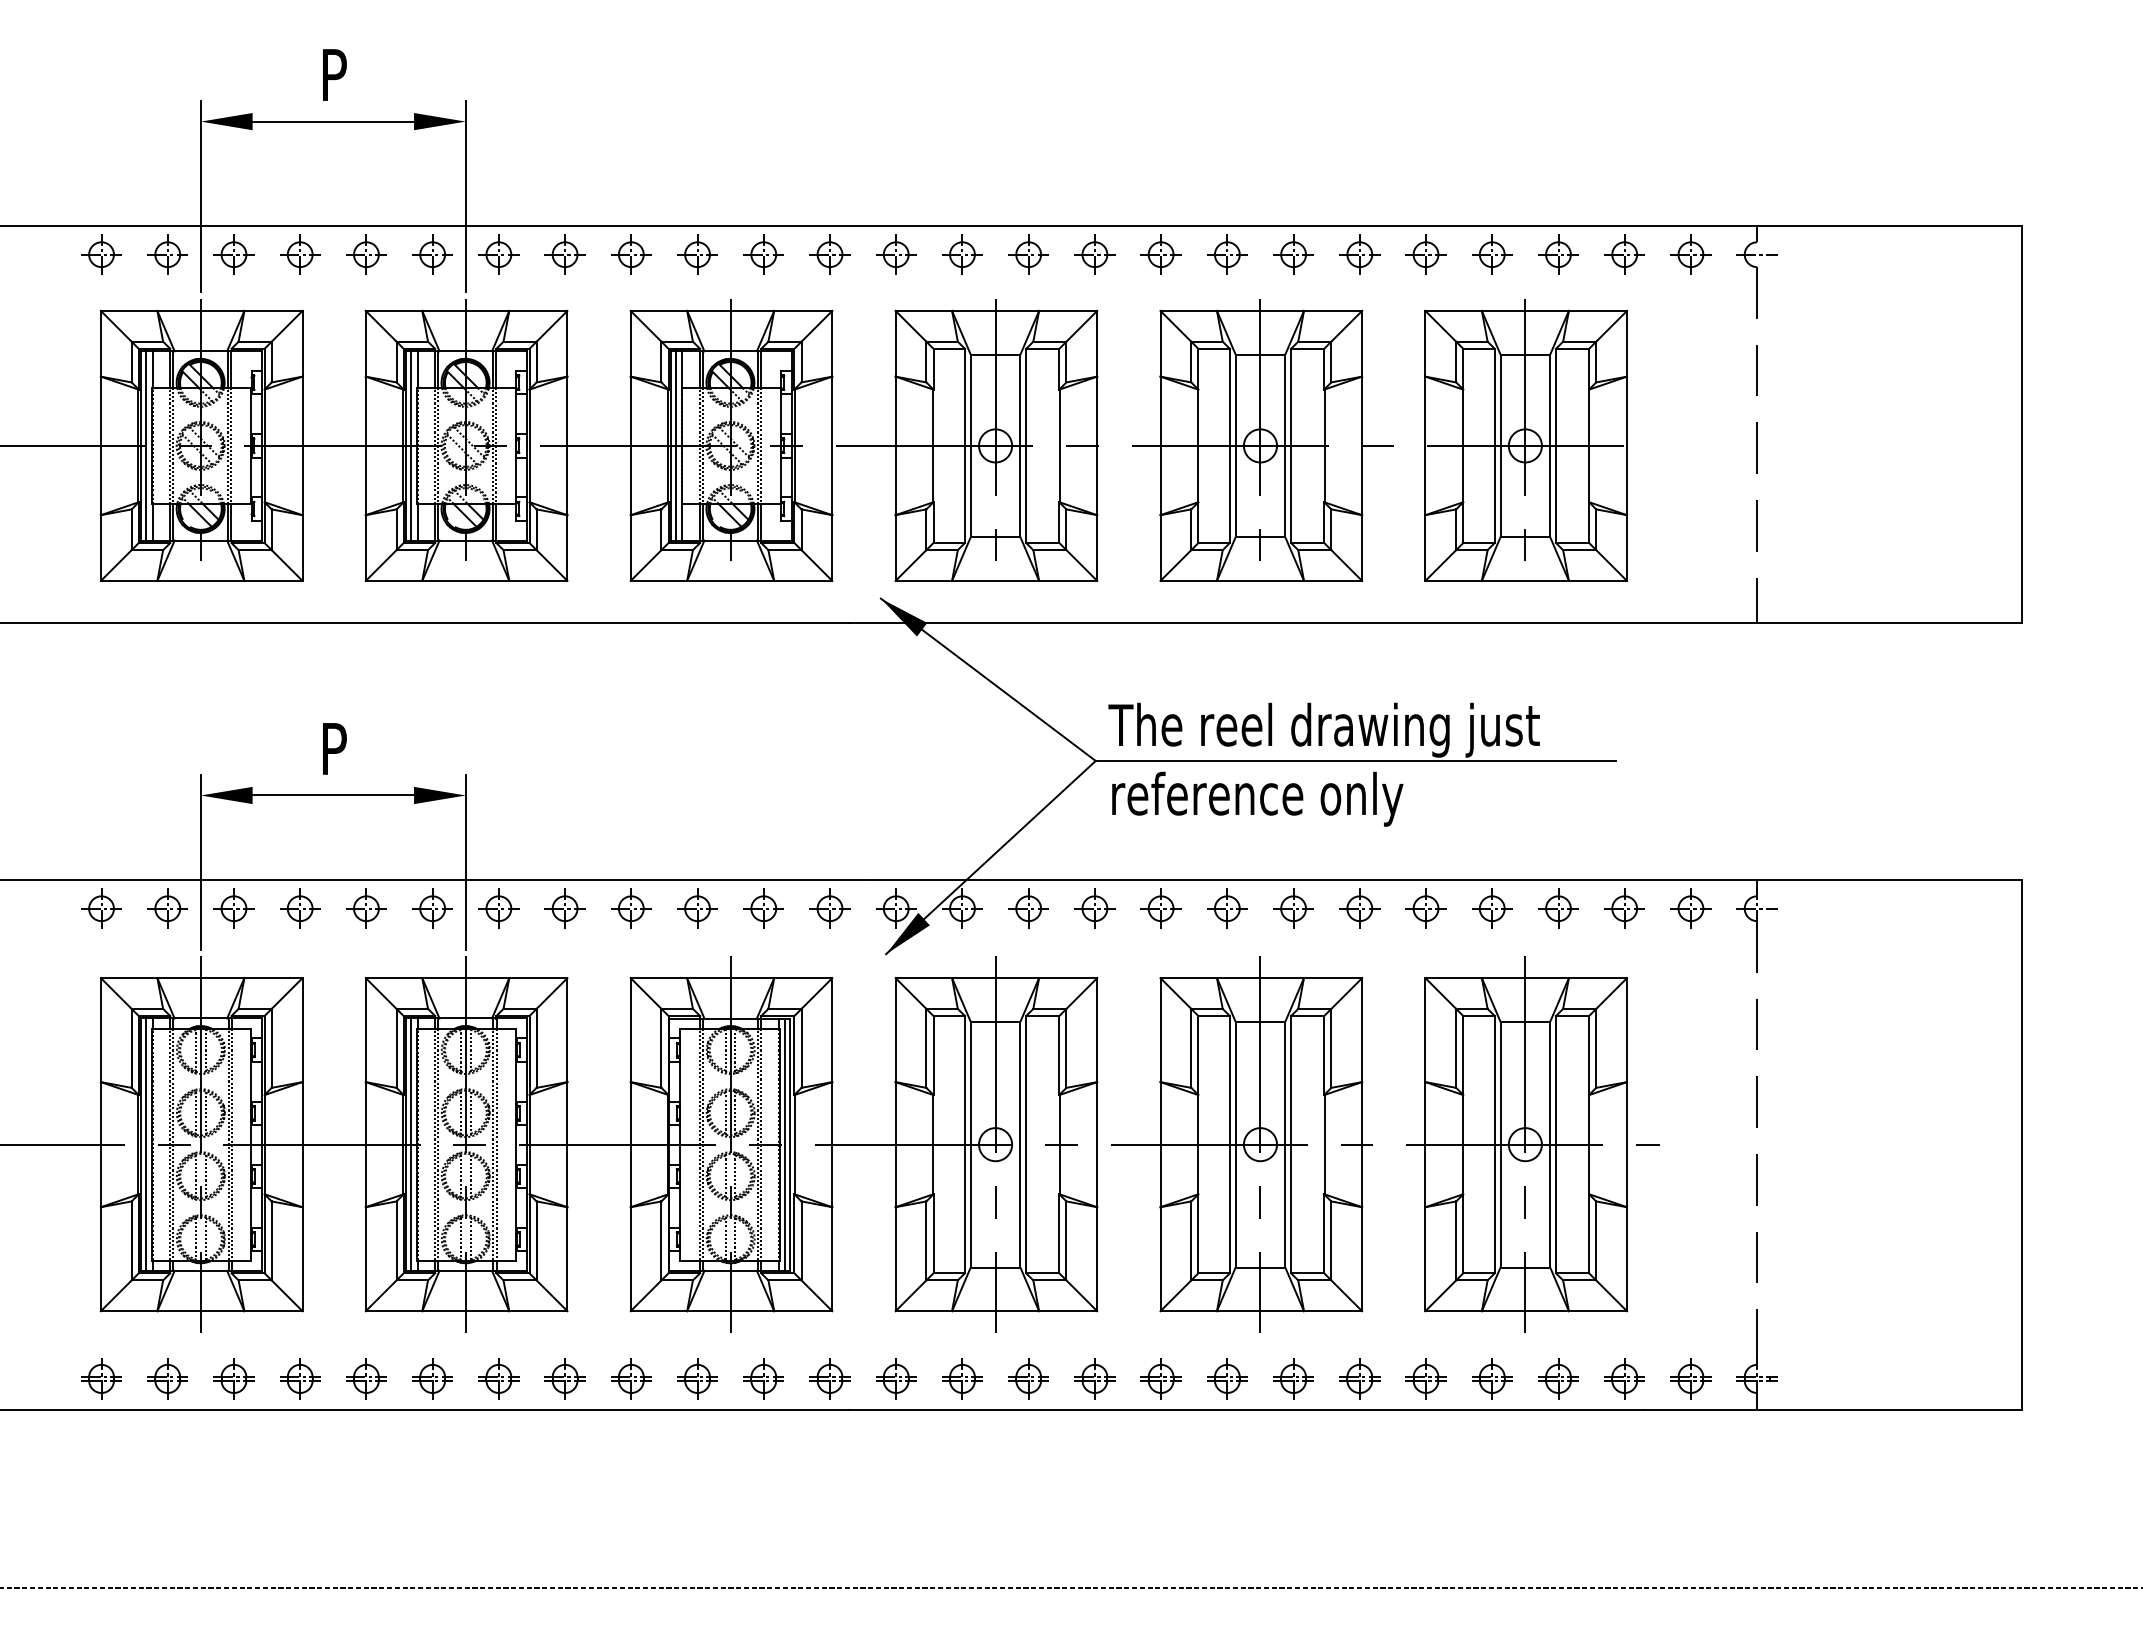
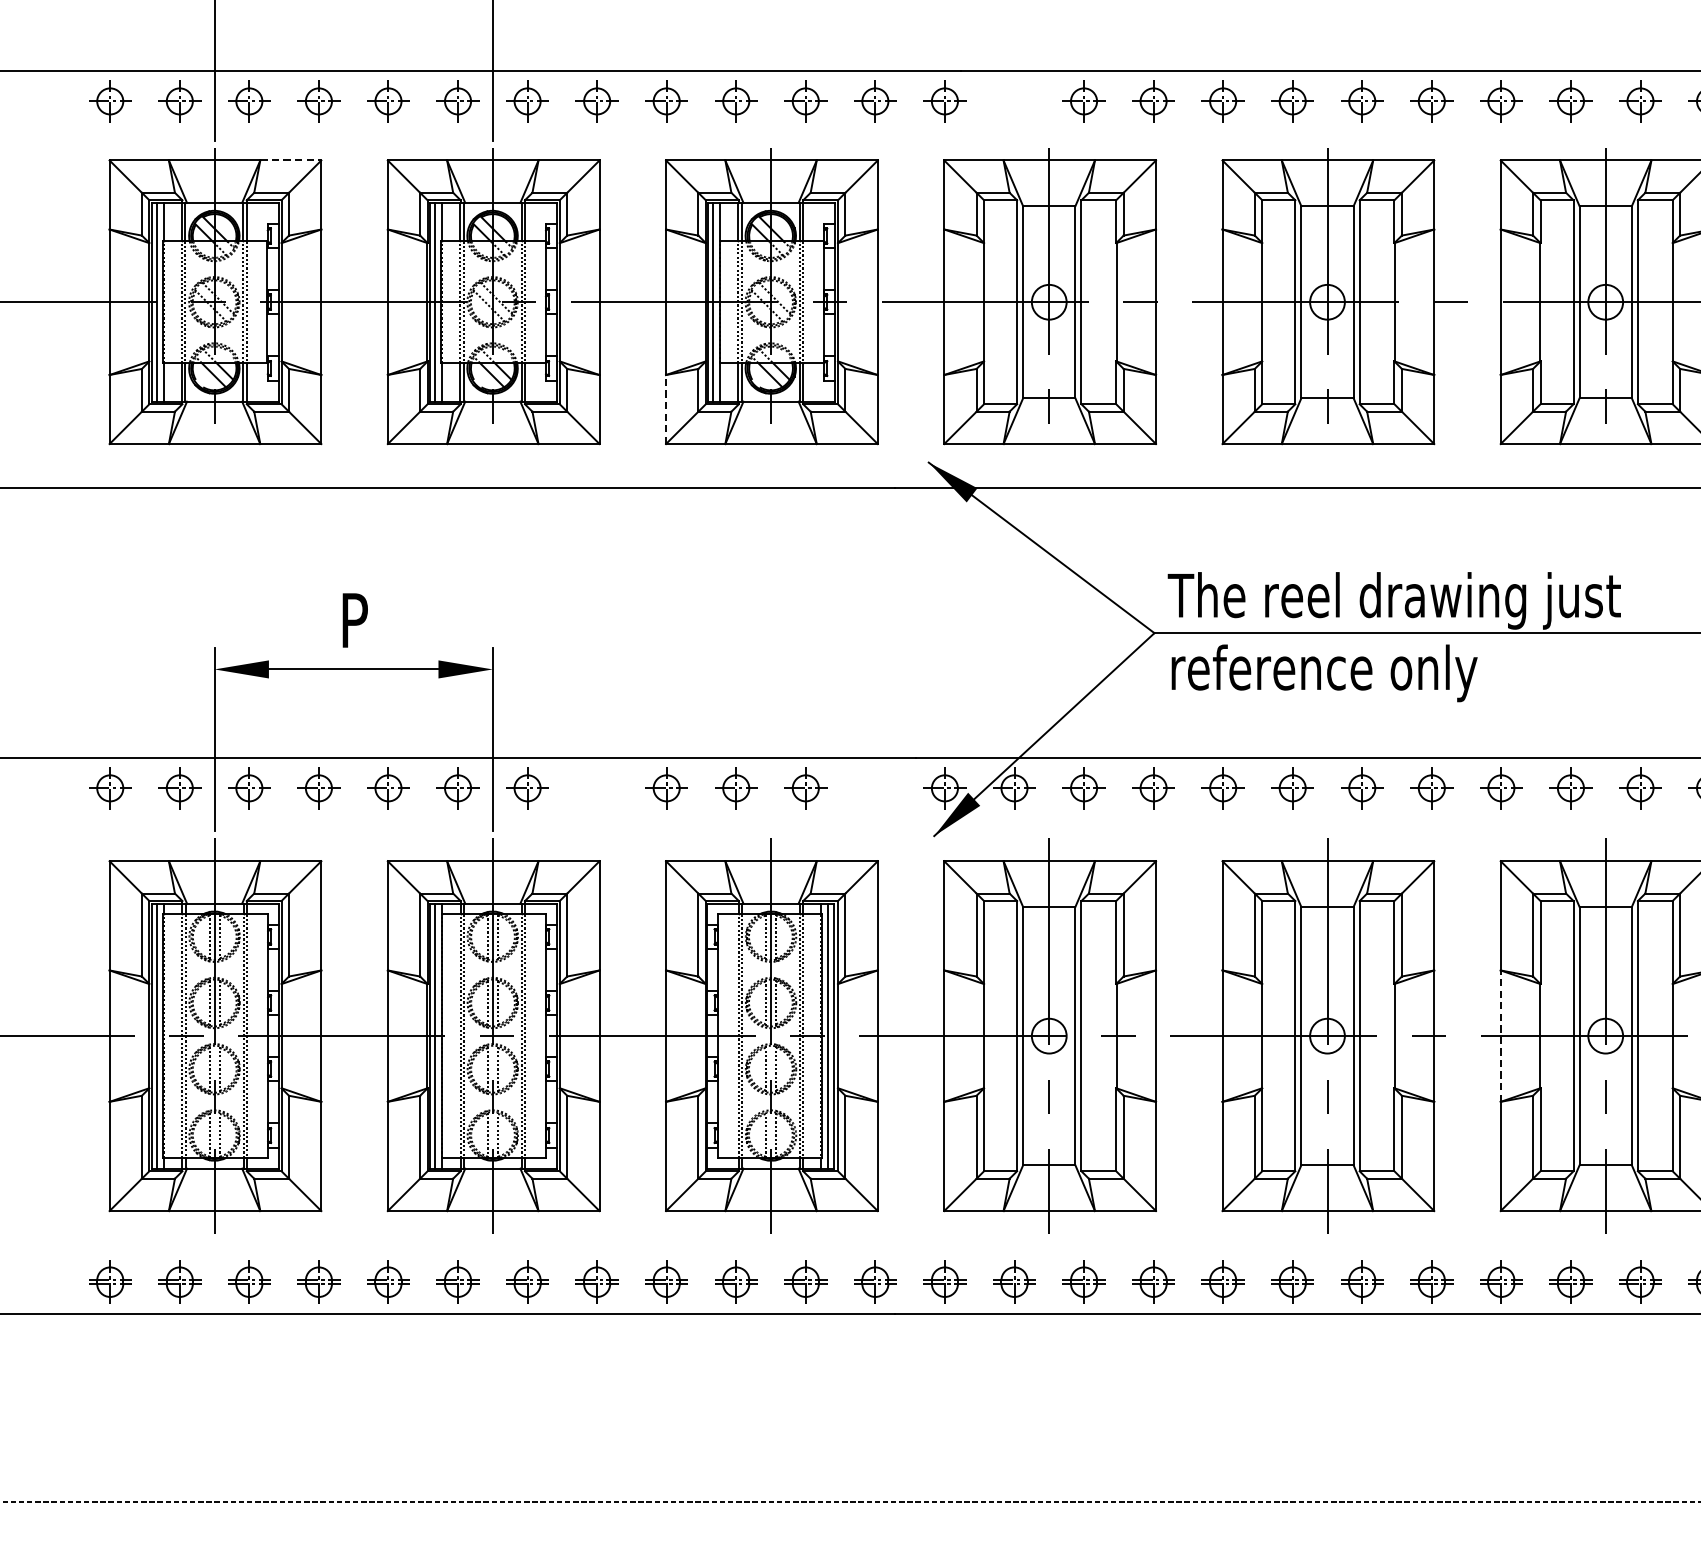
part: (962, 254) -> (1014, 101), removed
line: (273, 310) -> (290, 160), solid -> dashed
line: (630, 548) -> (665, 410), solid -> dashed
part: (564, 908) -> (596, 788), removed
part: (829, 908) -> (874, 788), removed
line: (1425, 1144) -> (1500, 1035), solid -> dashed

